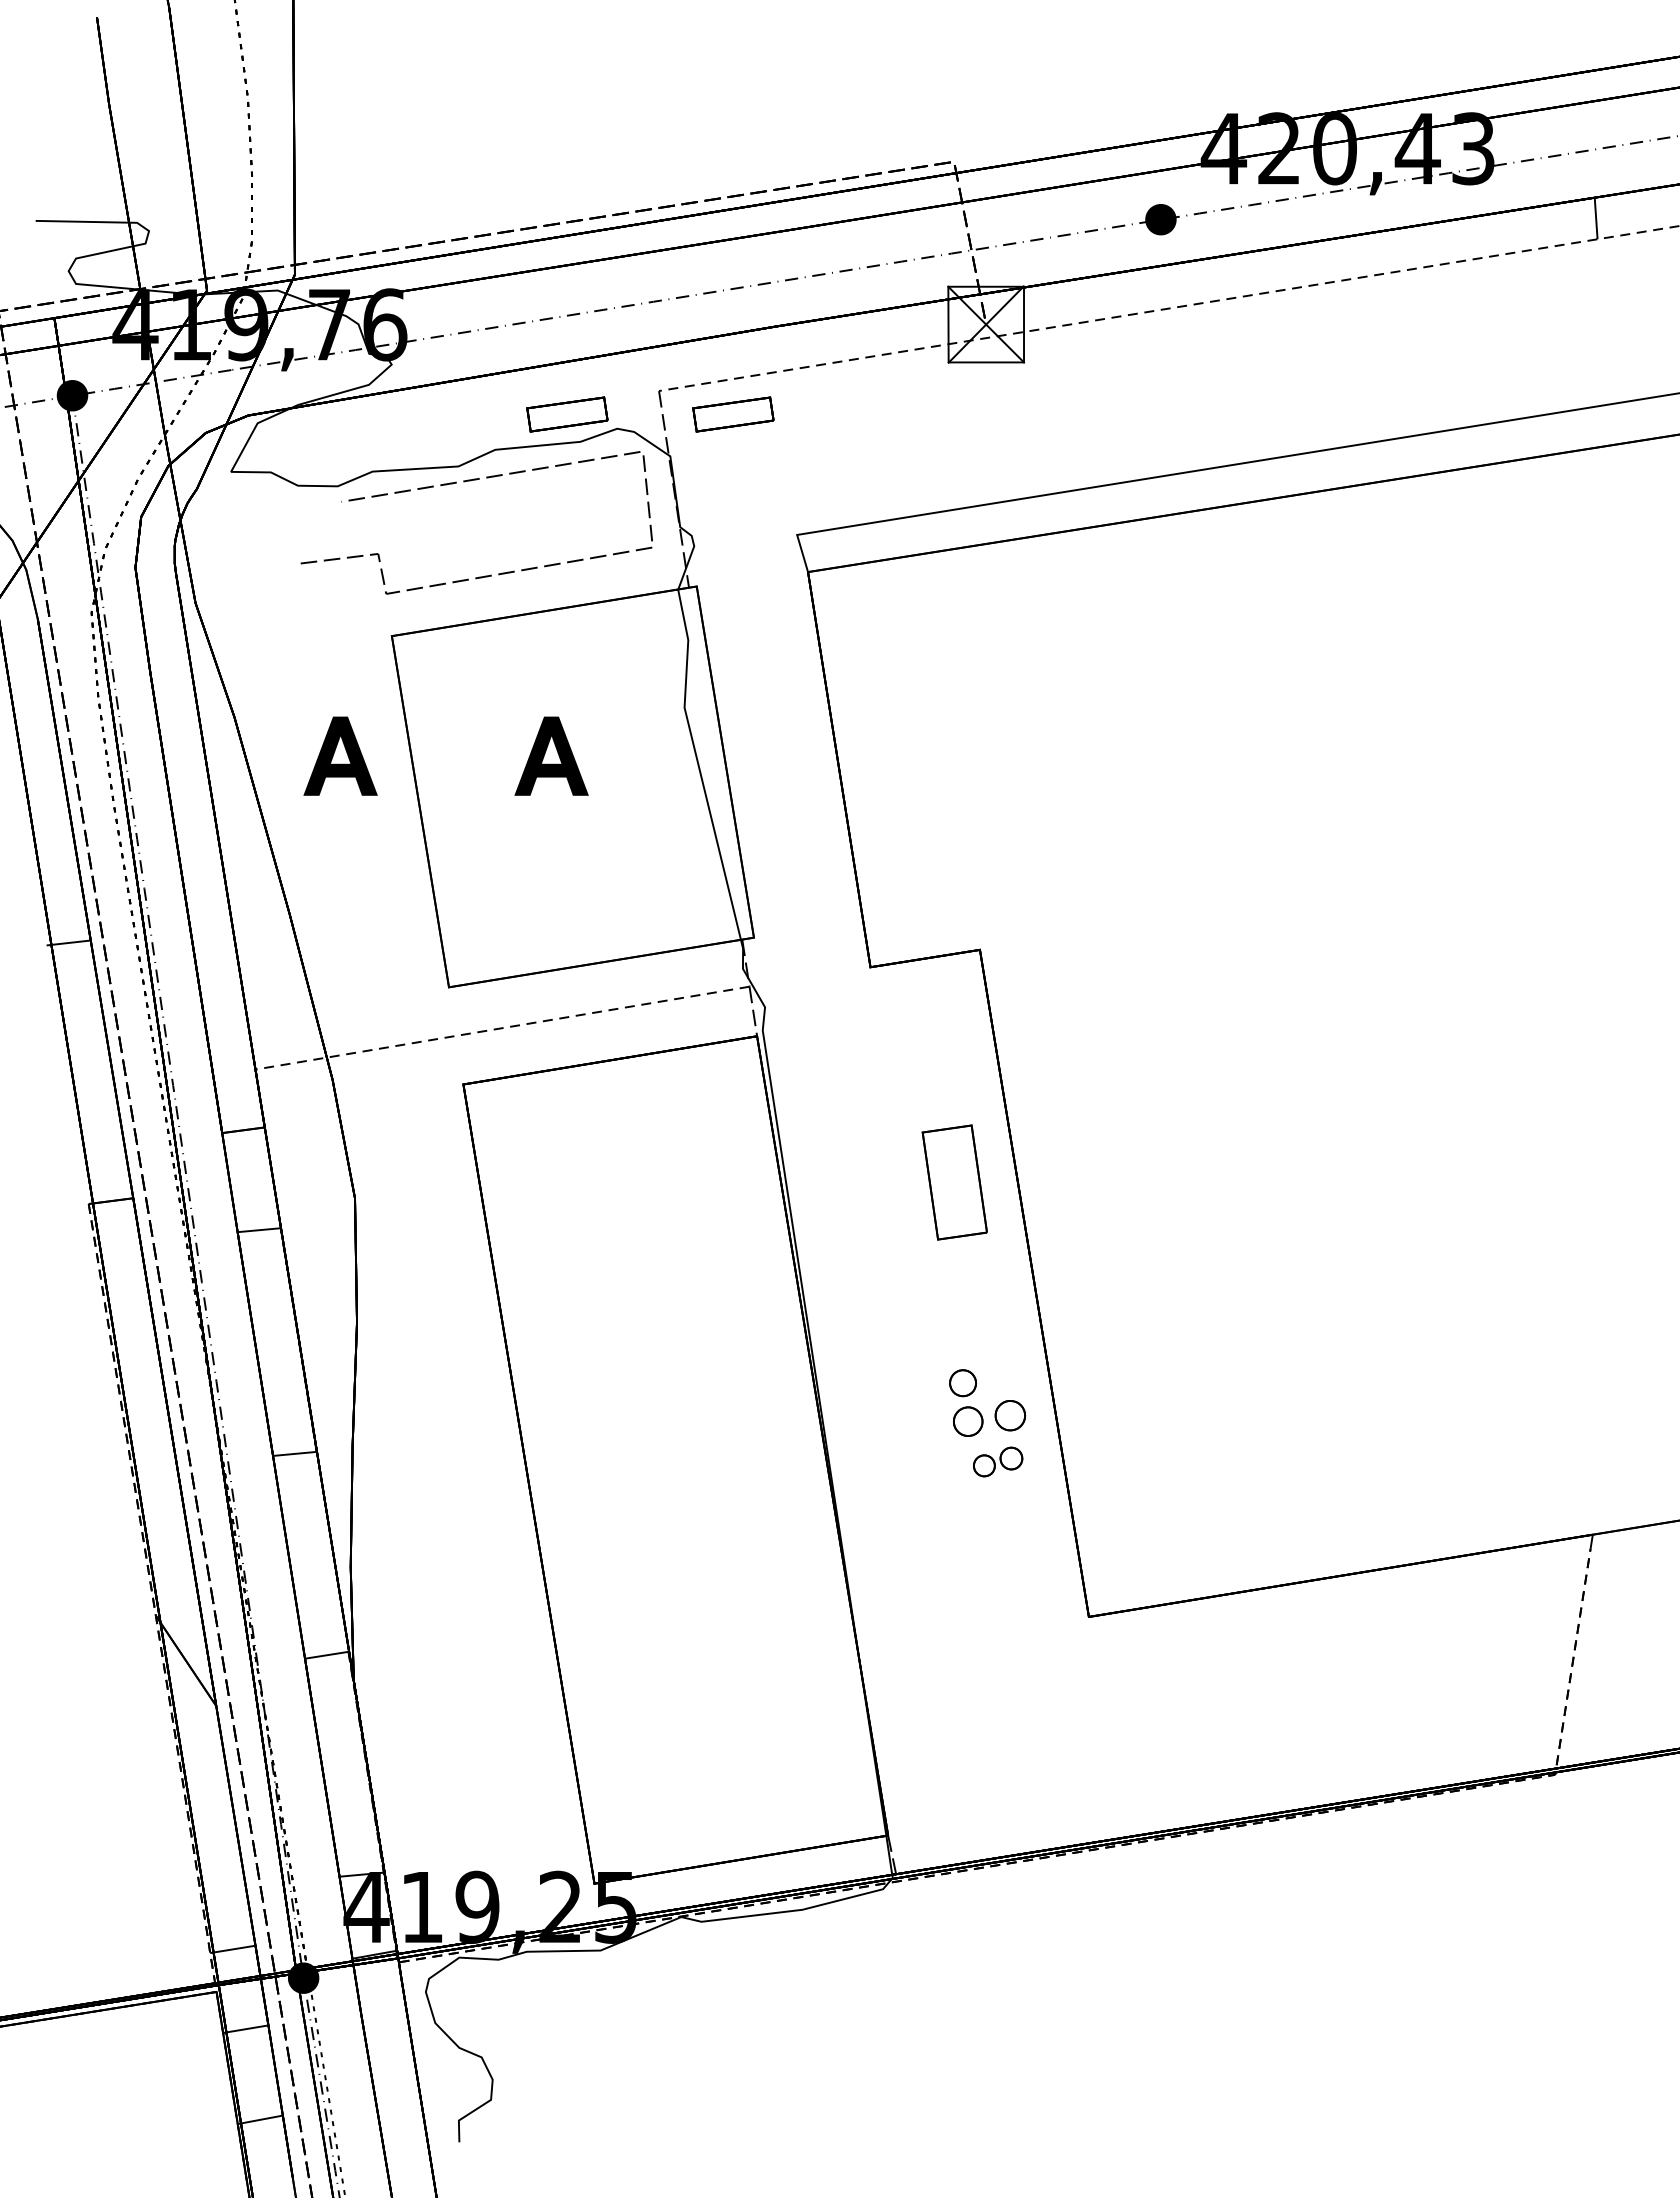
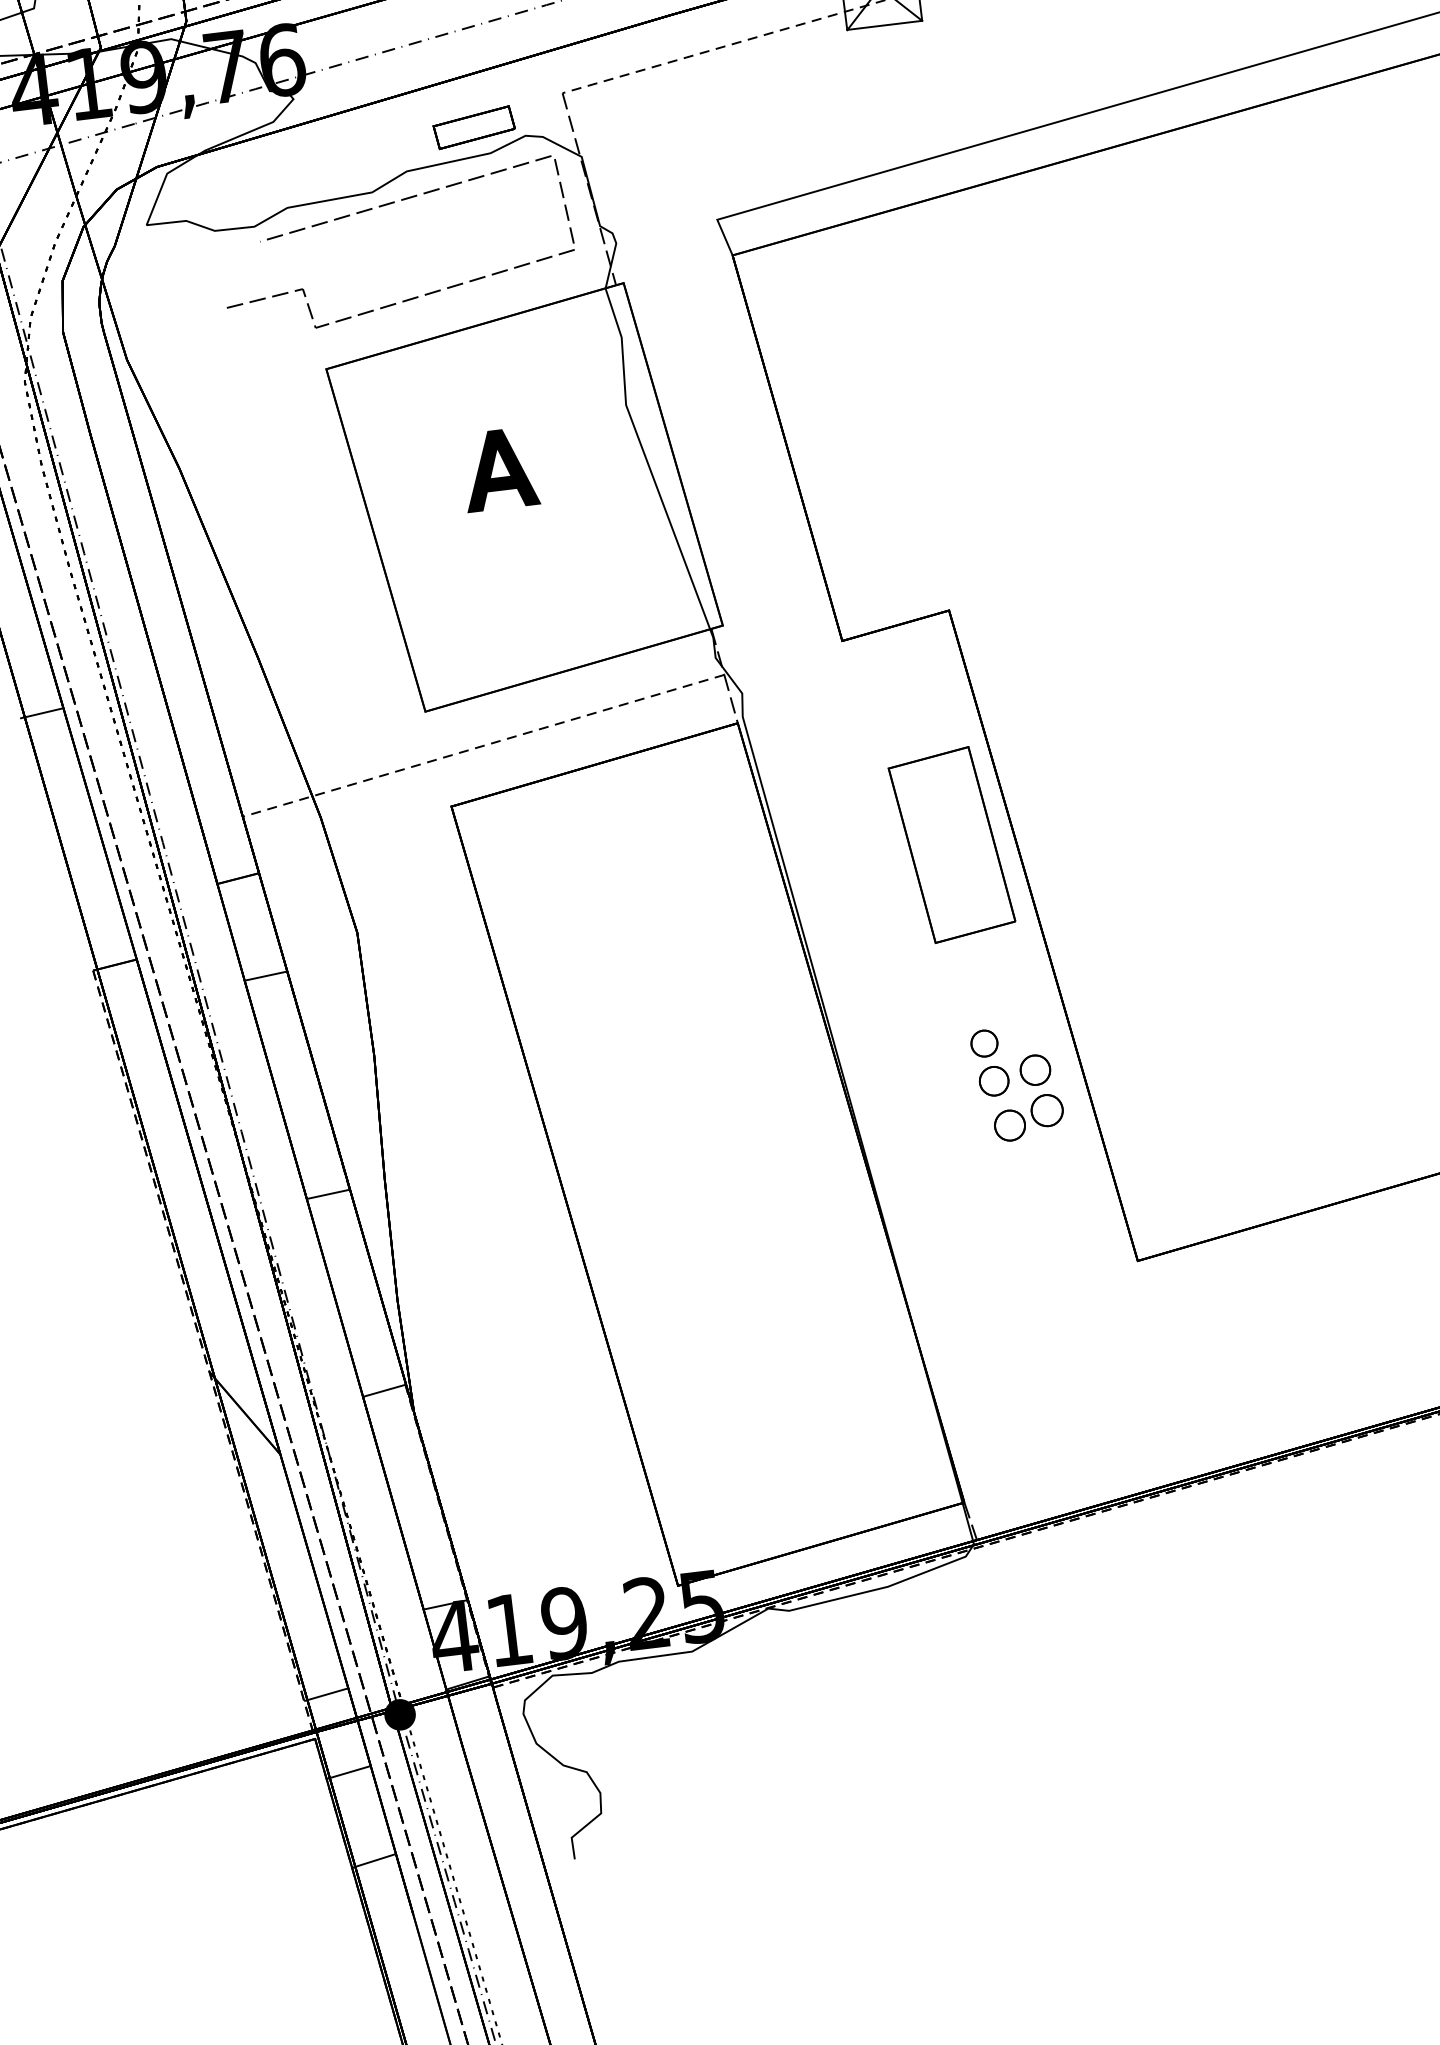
part: (733, 414) -> (639, 107), removed
part: (340, 755) -> (289, 494), removed
part: (954, 1182) -> (951, 844), size x1.67
part: (997, 1461) -> (1028, 1117), size x1.43

